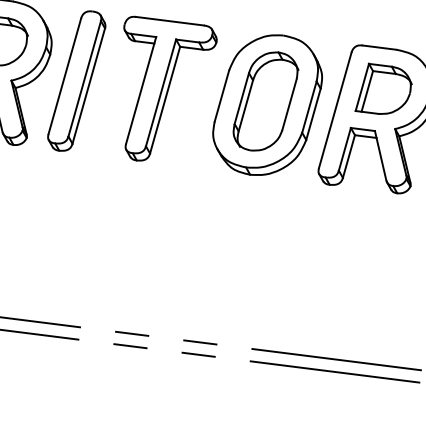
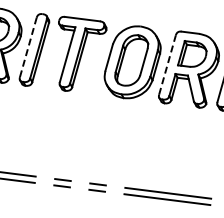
line: (65, 76) -> (28, 47), solid -> dashed
line: (335, 111) -> (167, 65), solid -> dashed

